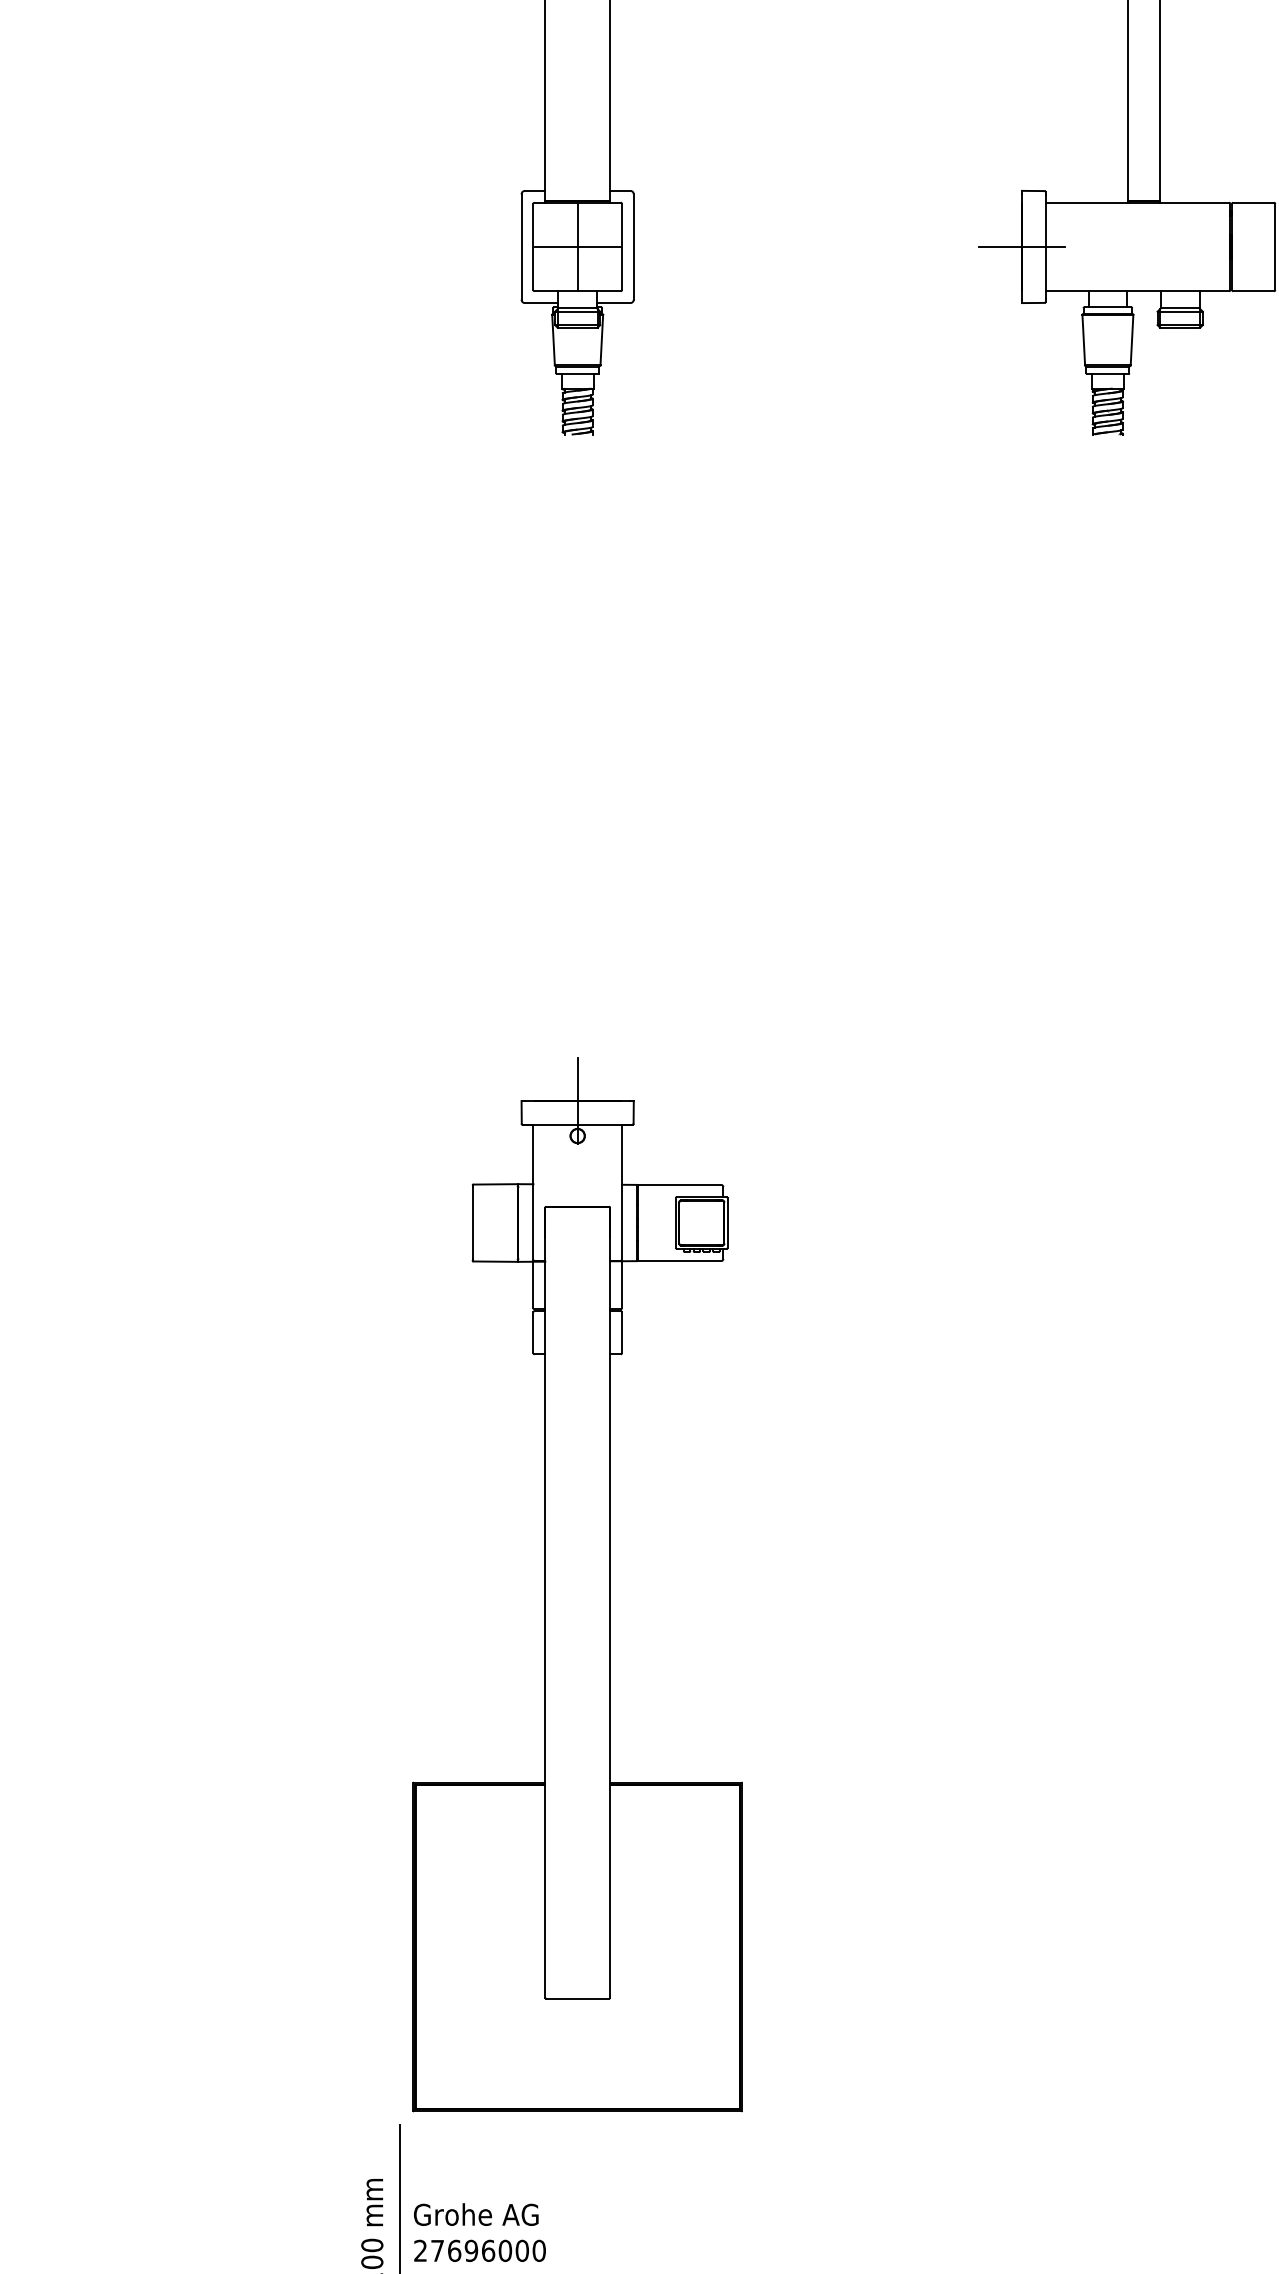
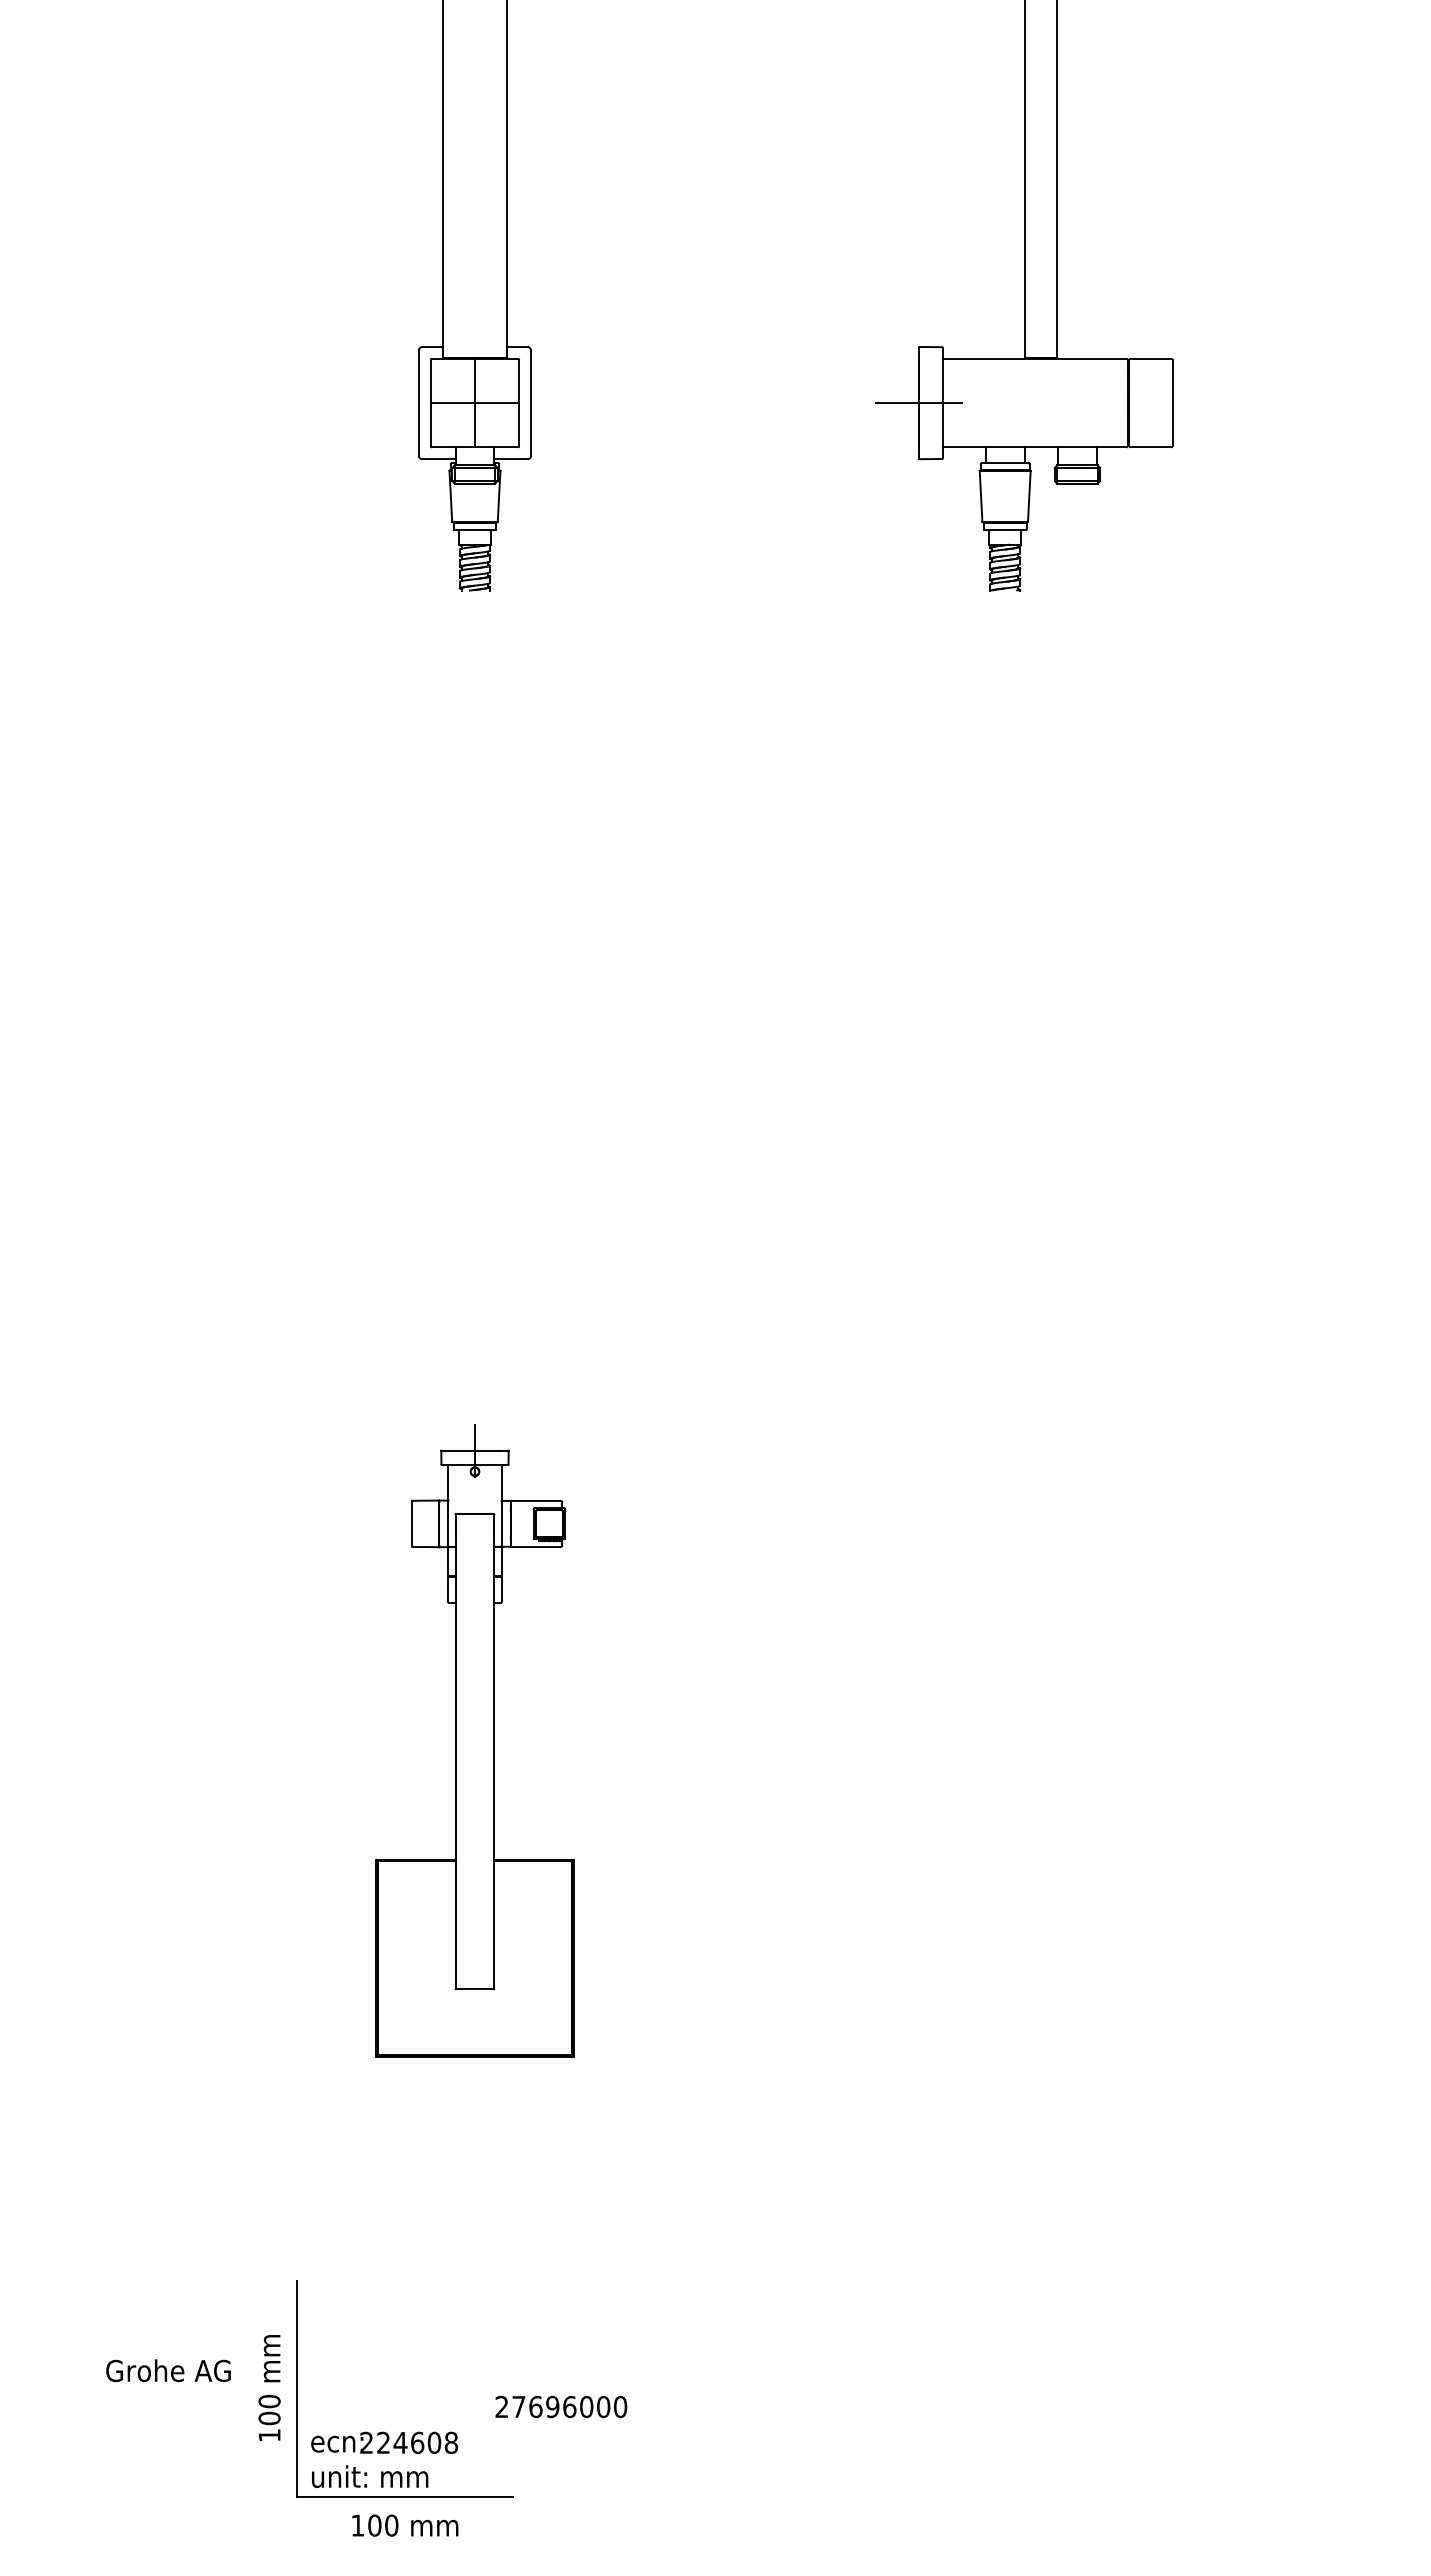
part: (577, 1584) -> (474, 1740), size x0.6
text: (476, 2214) -> (168, 2370), moved
text: (480, 2250) -> (561, 2406), moved

